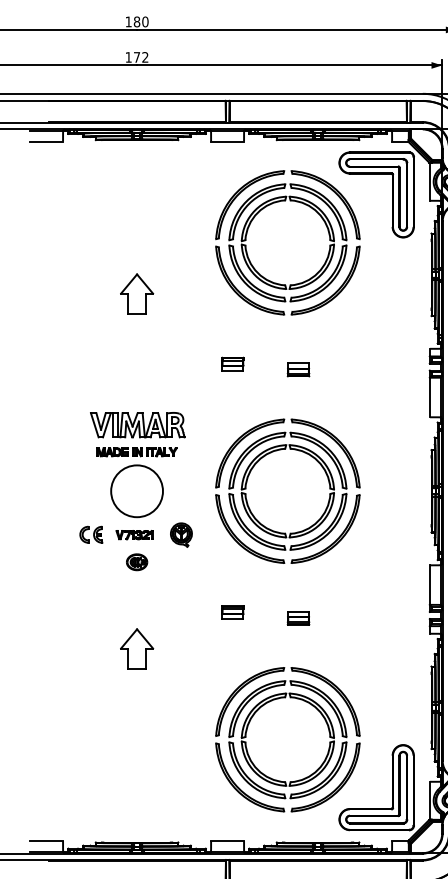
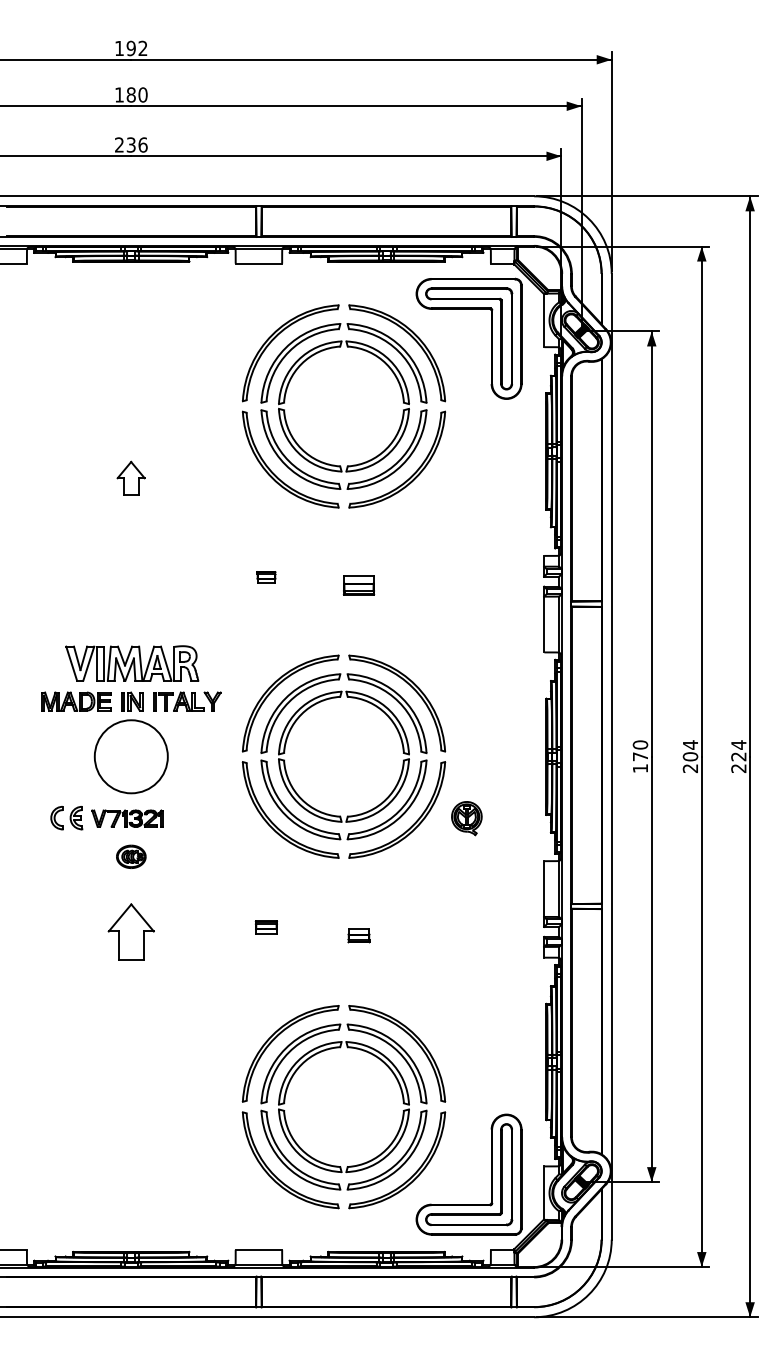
text: (137, 57) -> (131, 144), 172 -> 236
part: (136, 293) -> (130, 478), size x0.6
part: (232, 364) -> (266, 577), size x0.6
part: (137, 452) -> (131, 701), size x1.6
part: (134, 535) -> (127, 818), size x1.4
part: (181, 535) -> (466, 818), moved
part: (232, 612) -> (266, 927), size x0.7
part: (298, 618) -> (358, 935), size x0.7
part: (136, 648) -> (130, 931), moved

